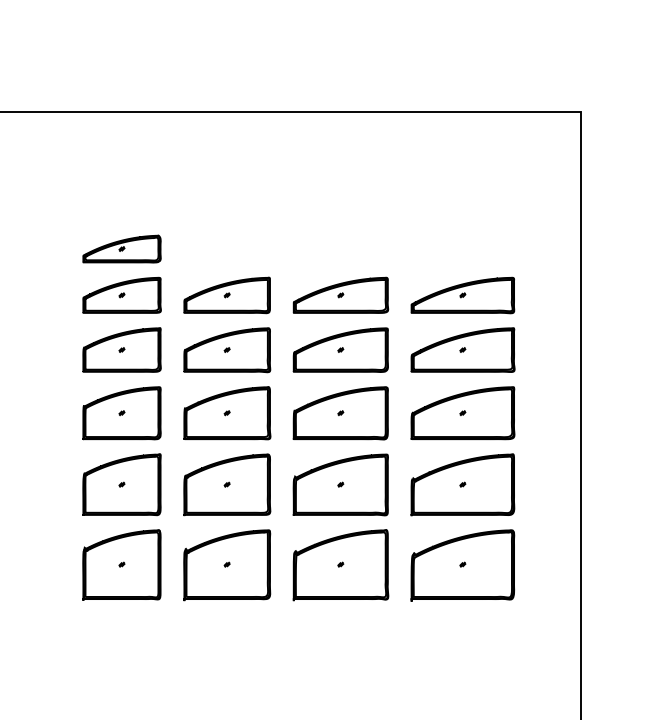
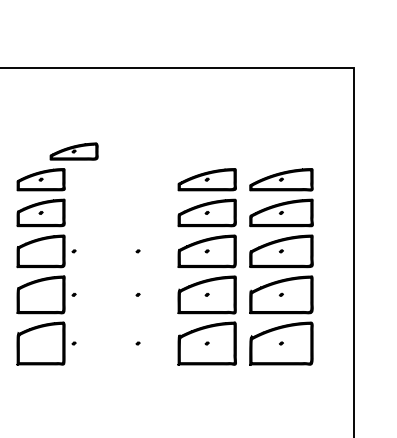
part: (120, 438) -> (40, 266), moved
part: (227, 438) -> (138, 266), removed

